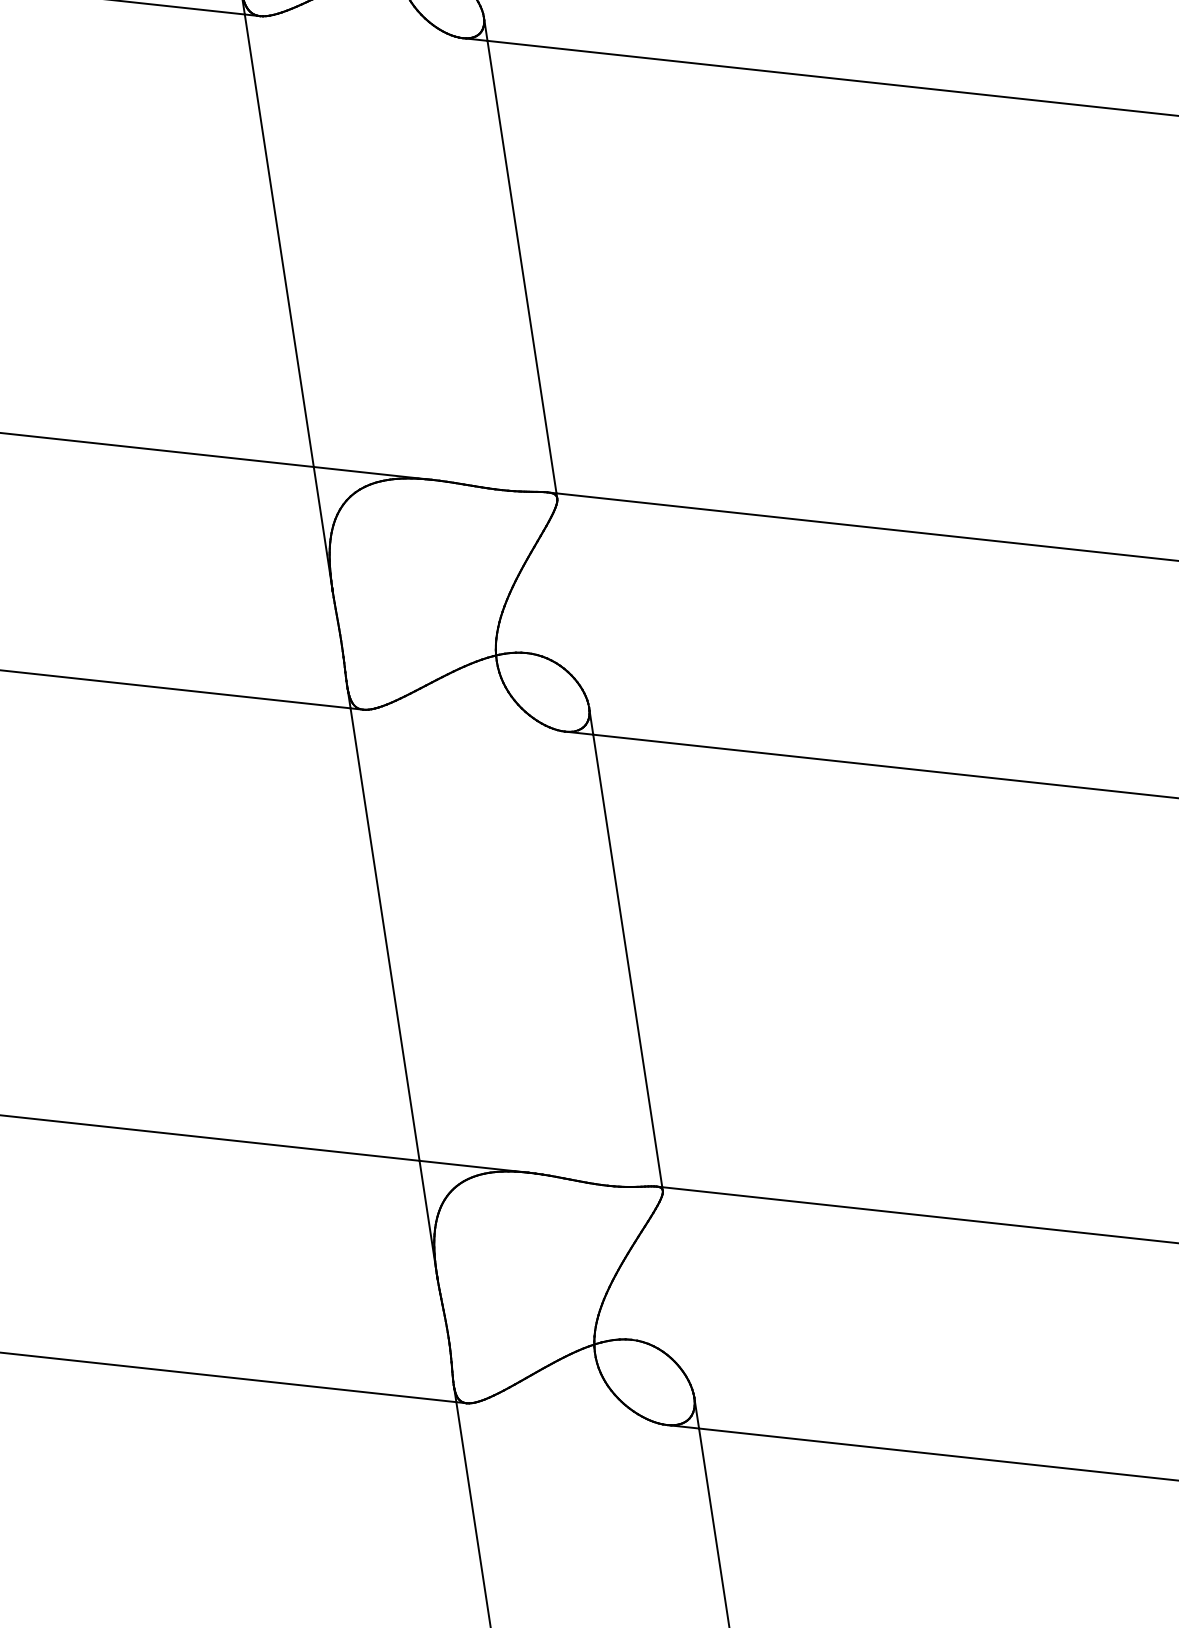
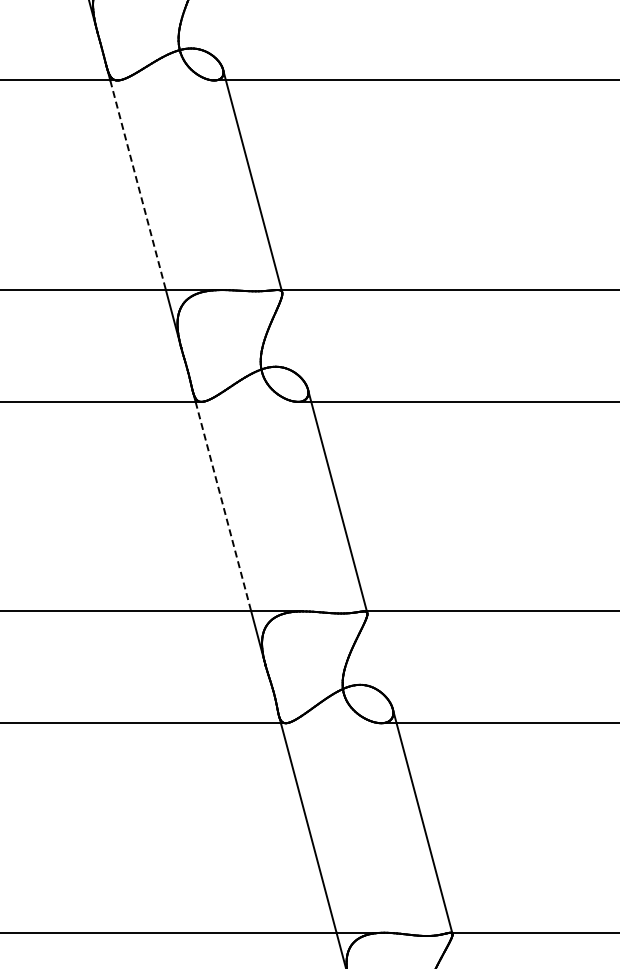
line: (280, 241) -> (138, 185), solid -> dashed
line: (385, 936) -> (223, 507), solid -> dashed

